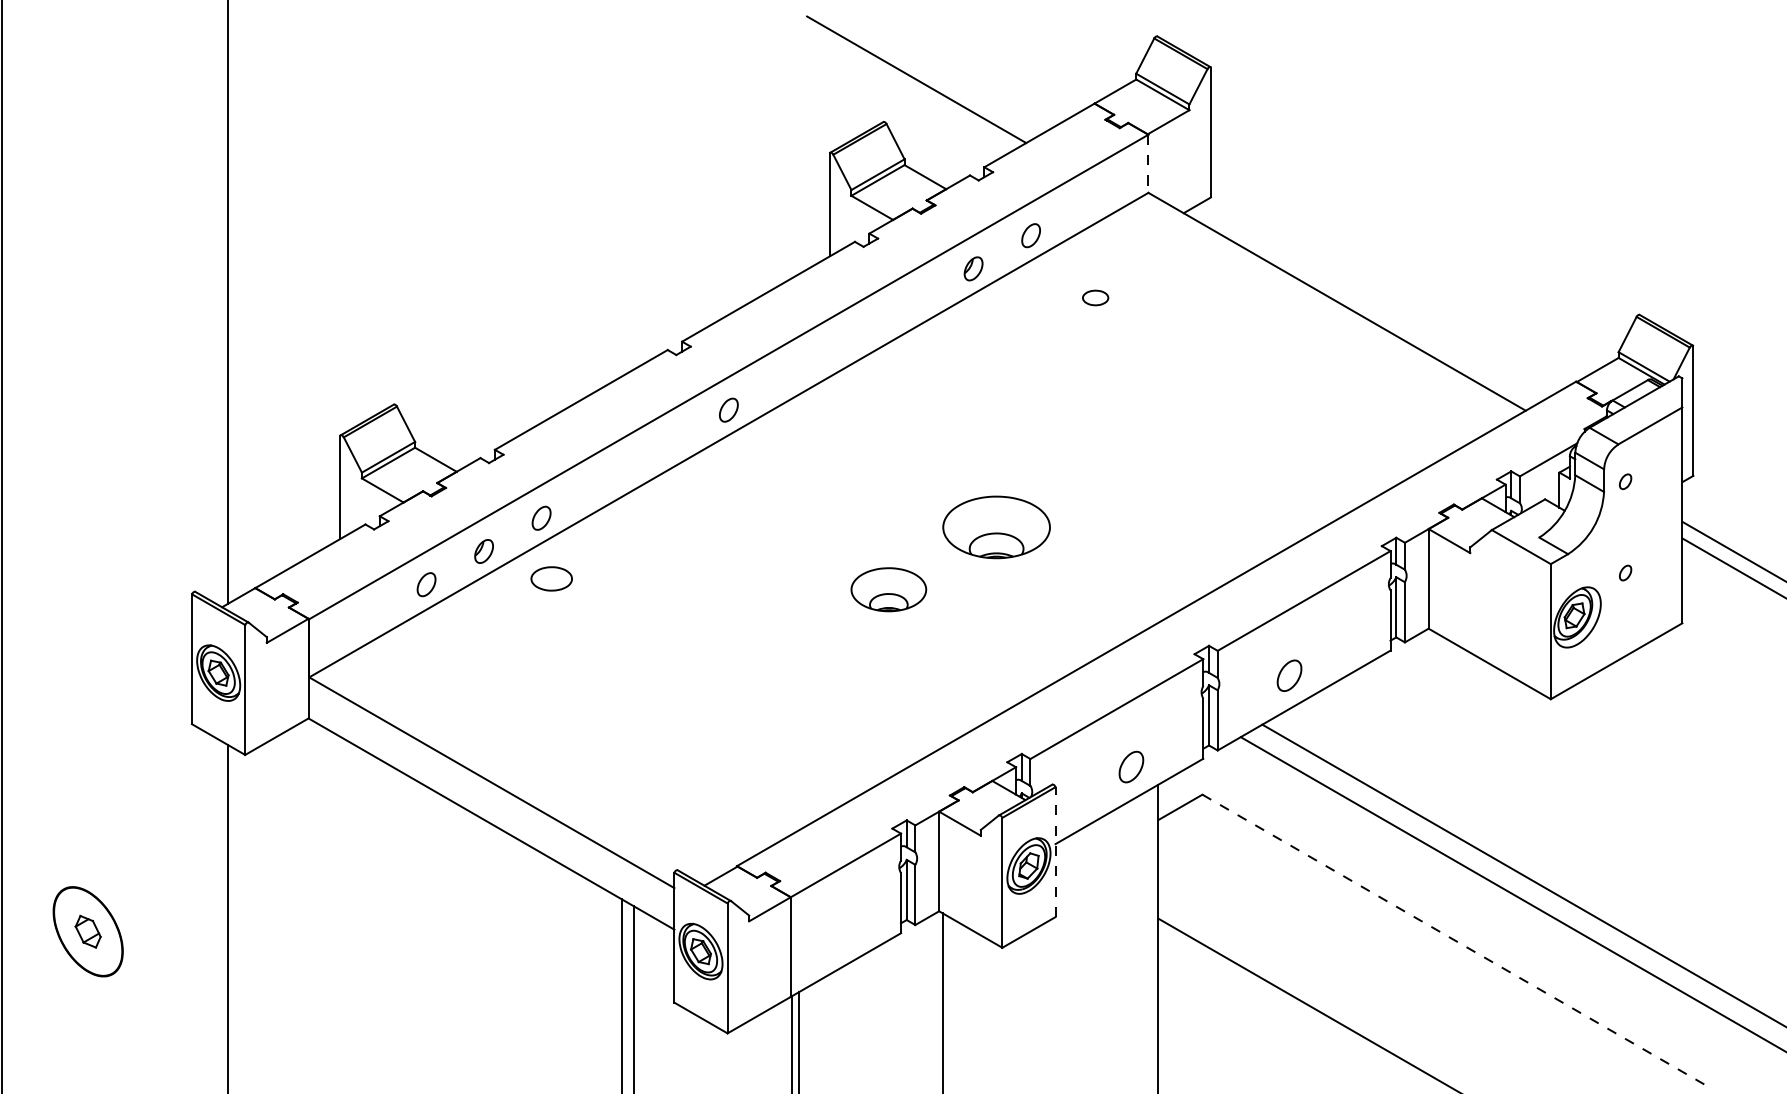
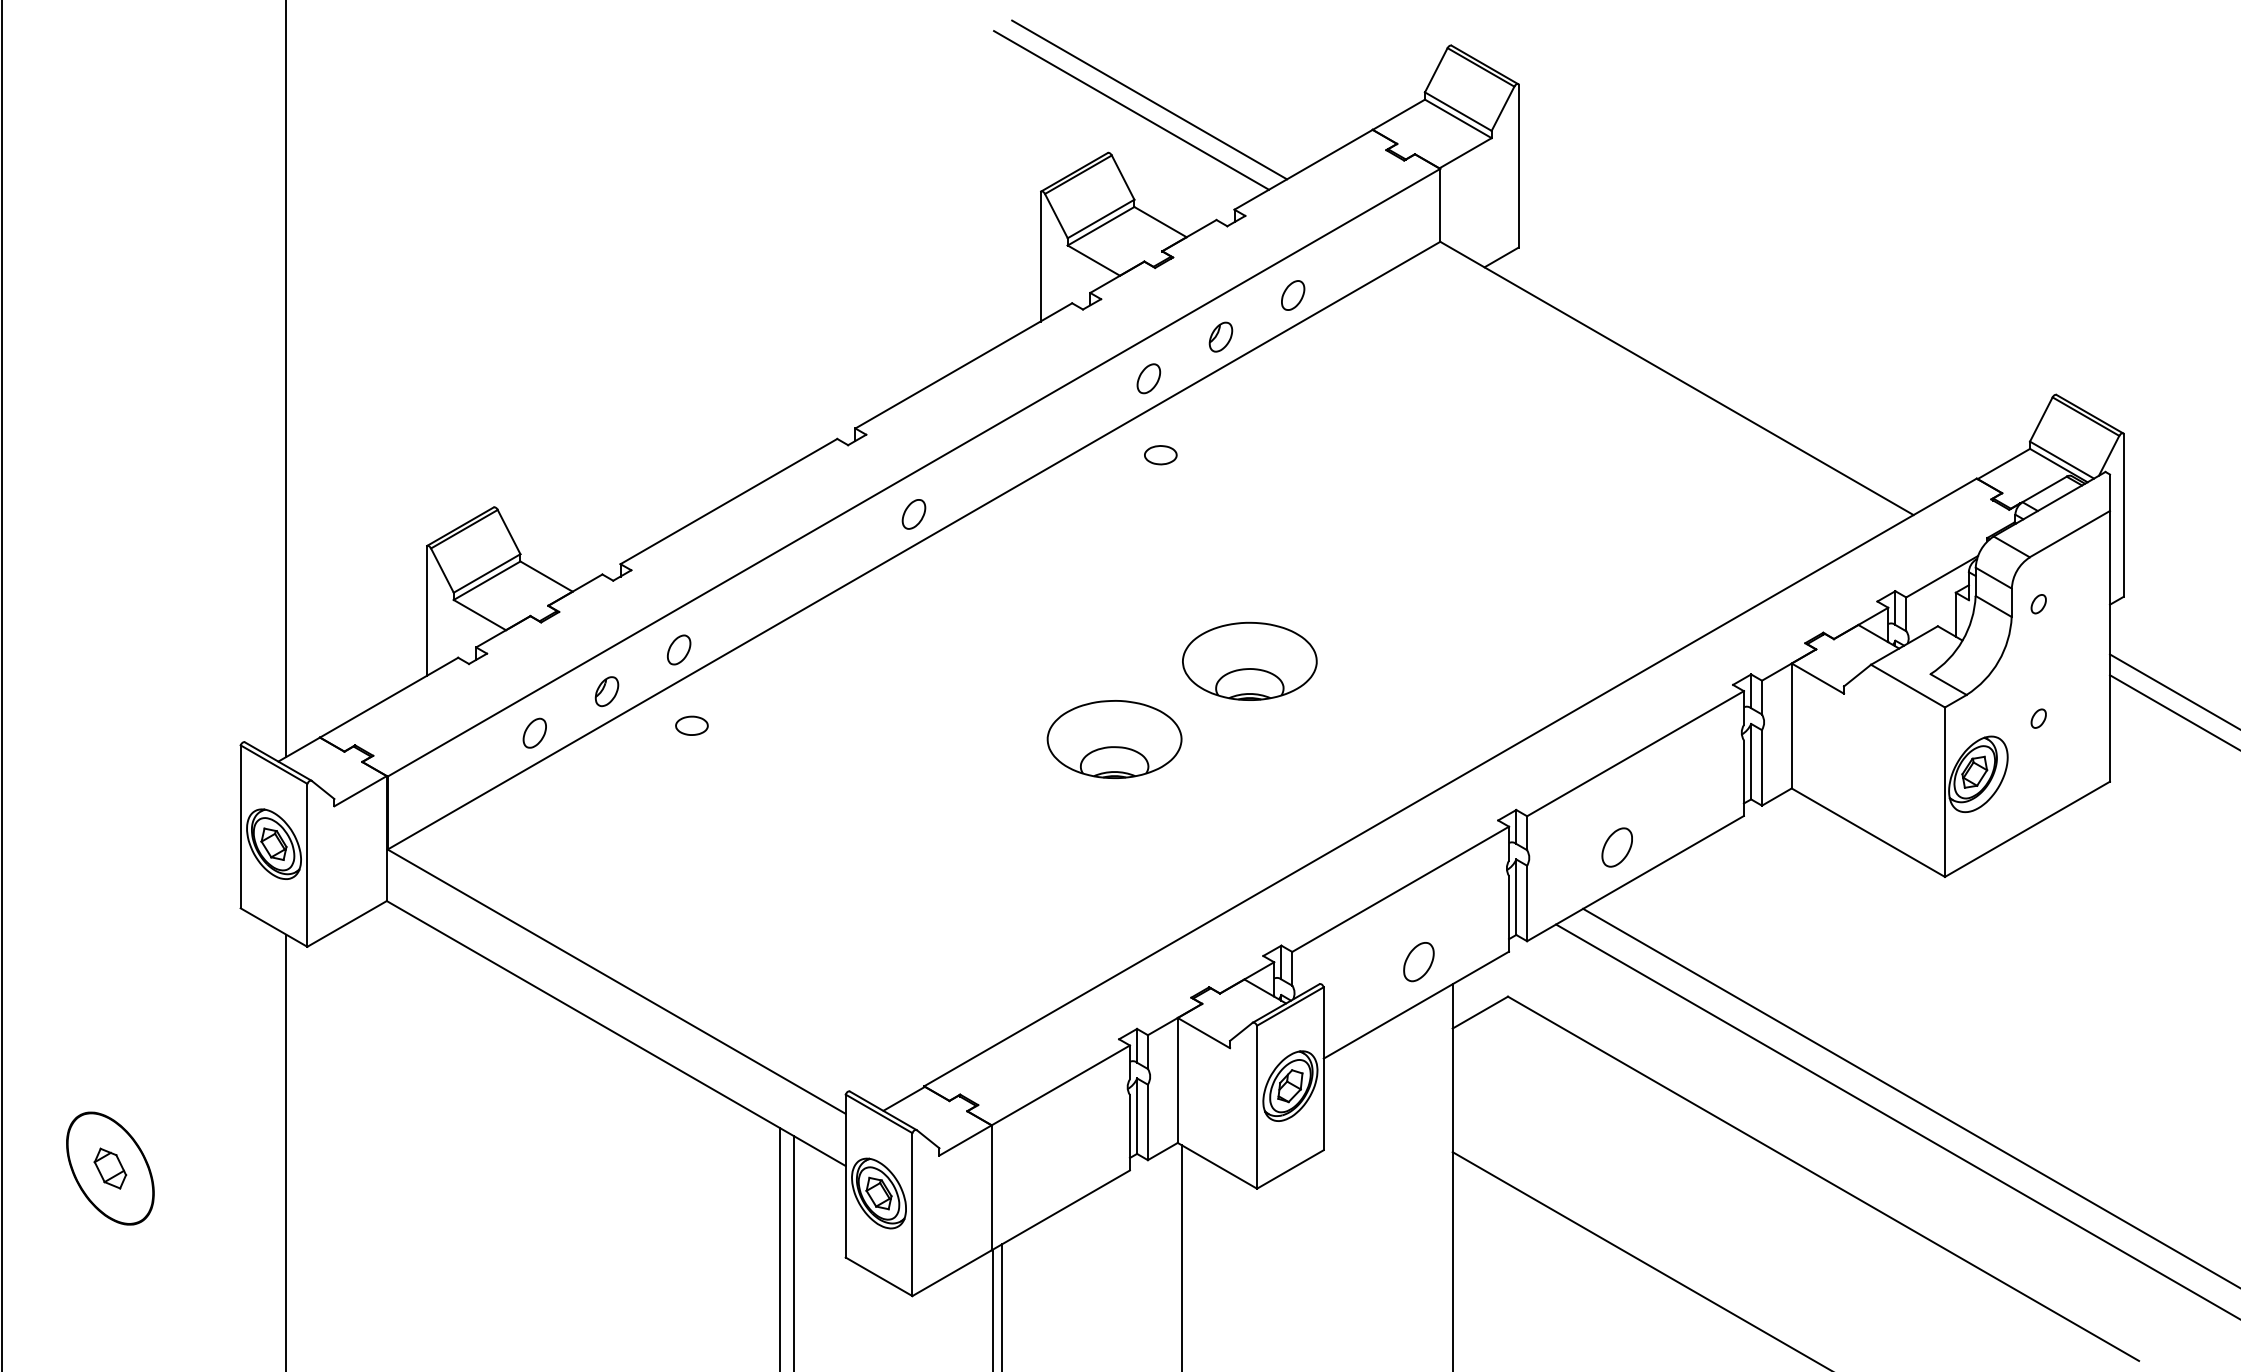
line: (901, 87) -> (1130, 109), added
line: (1148, 164) -> (1440, 206), dashed -> solid
part: (1095, 297) -> (1160, 454), moved
part: (915, 301) -> (1148, 378), added
part: (551, 578) -> (691, 725), size x0.62
part: (888, 589) -> (1114, 739), size x1.43
line: (1055, 852) -> (1323, 1069), dashed -> solid
line: (1454, 940) -> (1824, 1179), dashed -> solid

